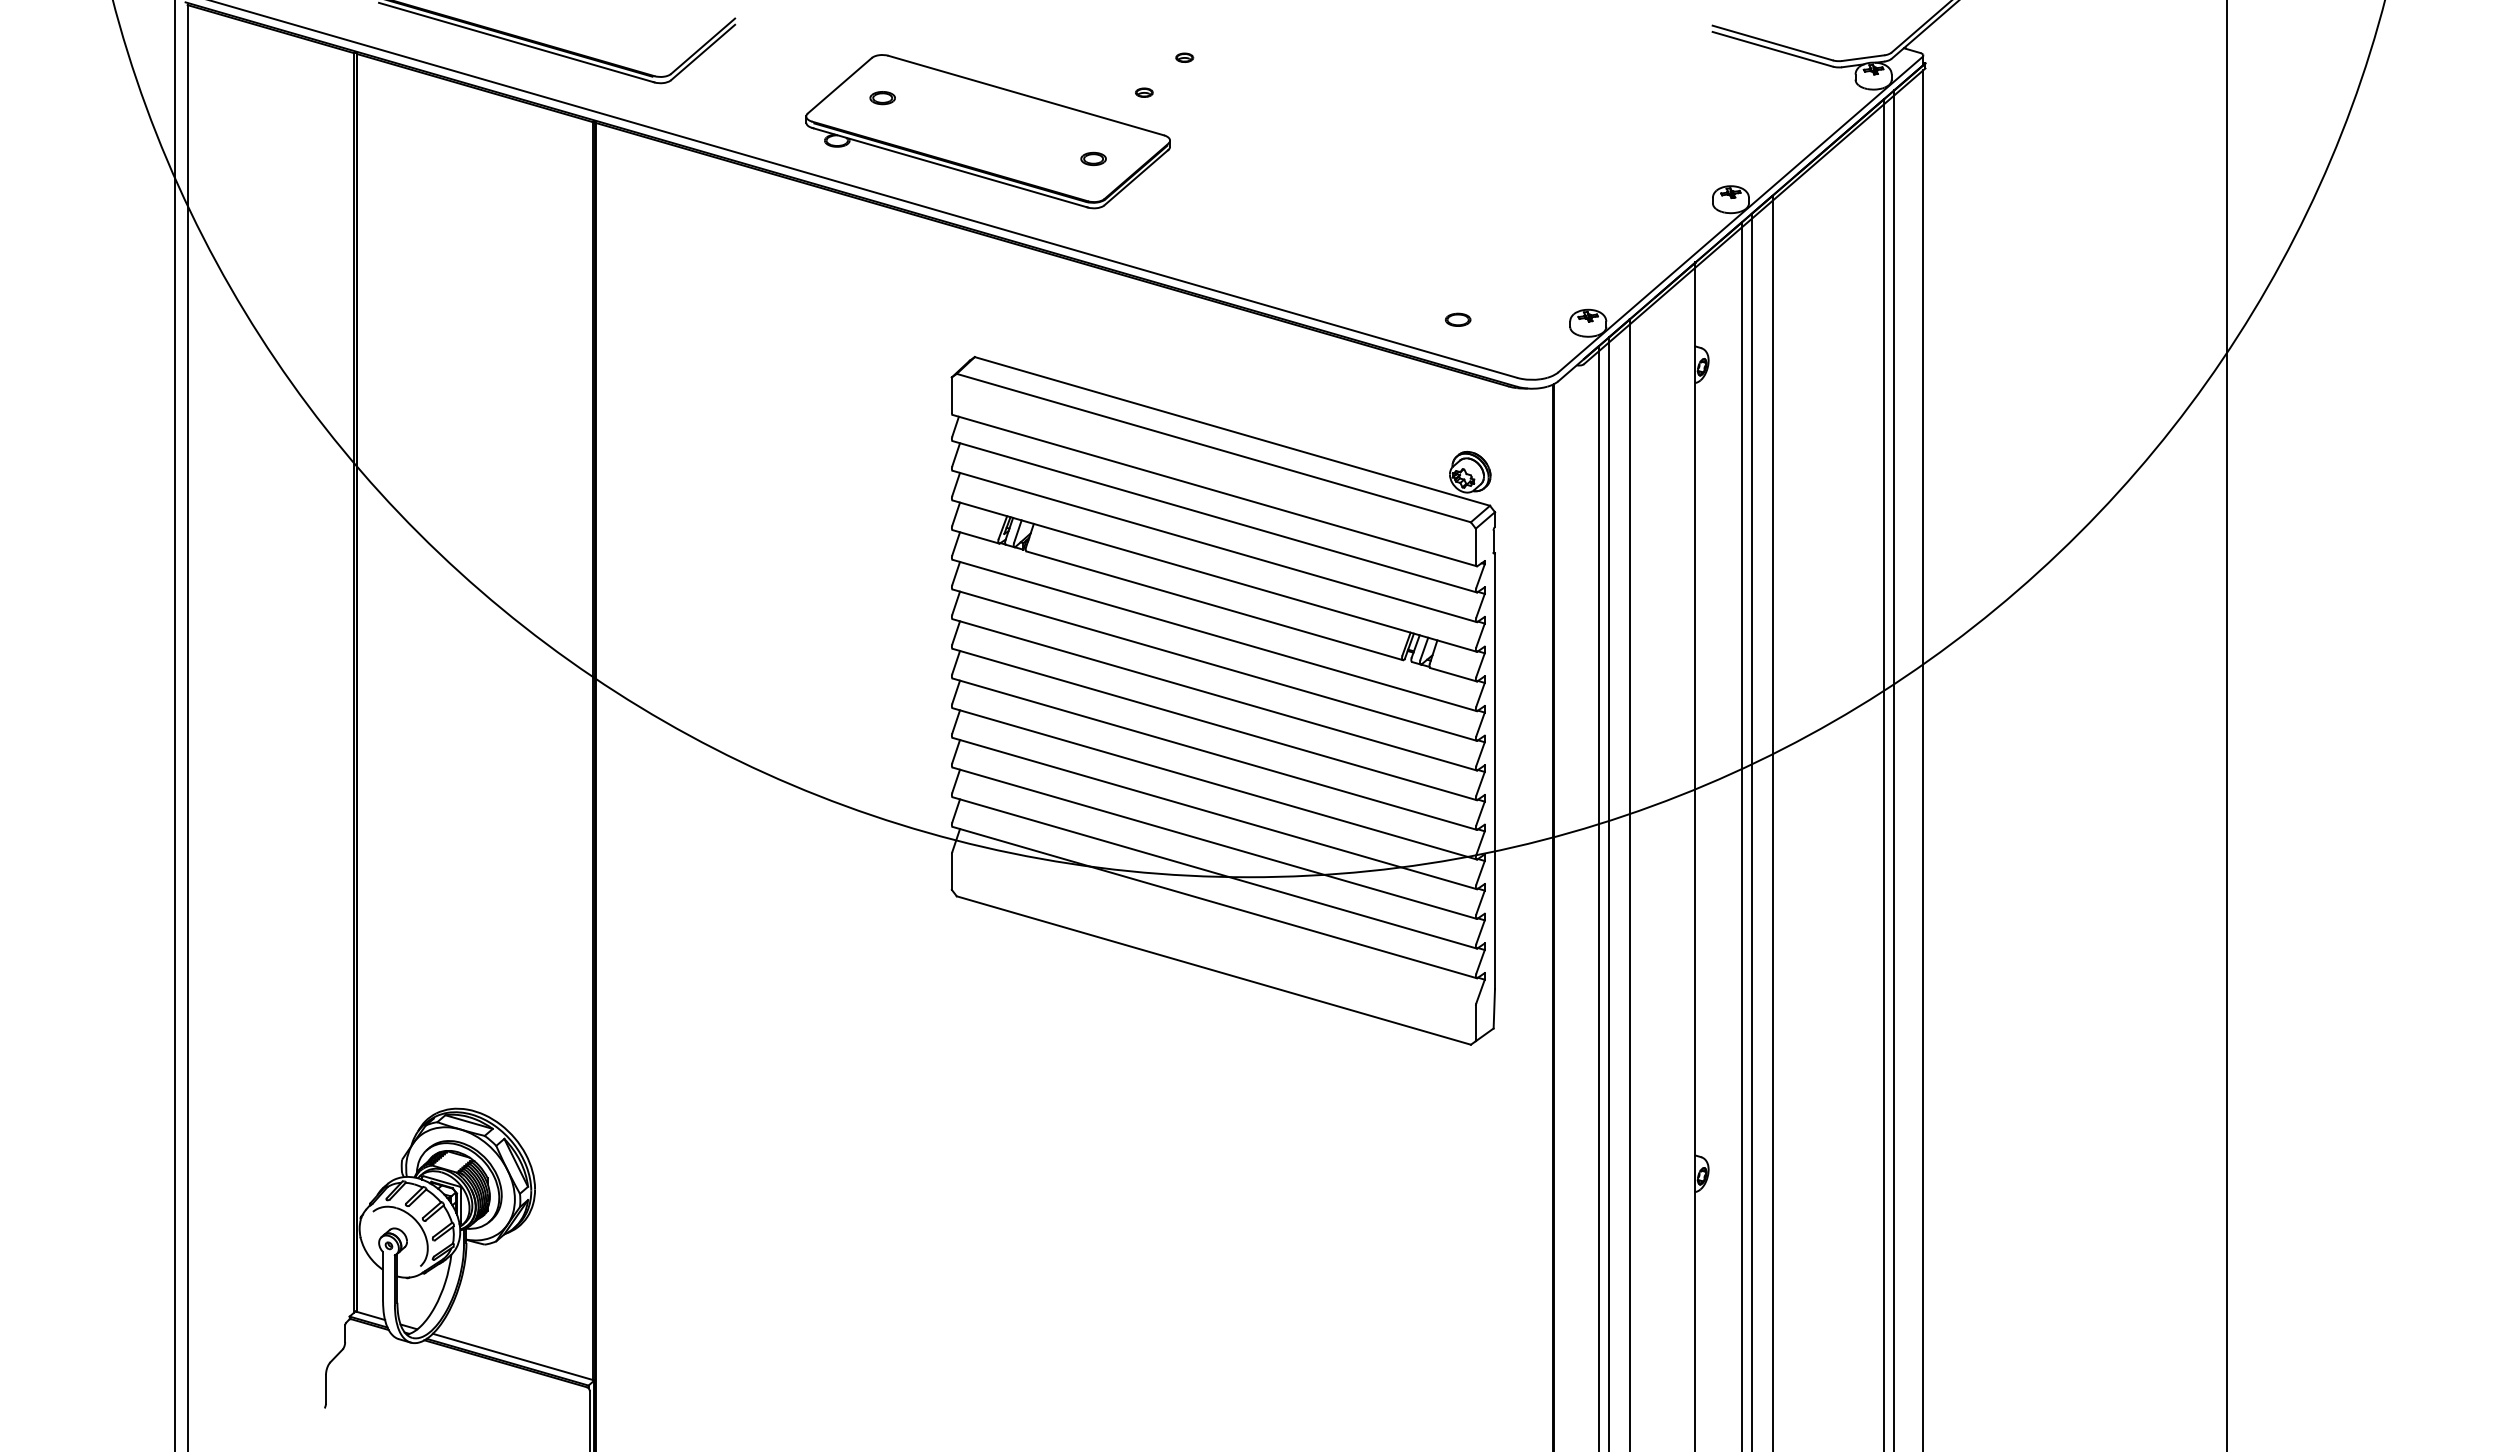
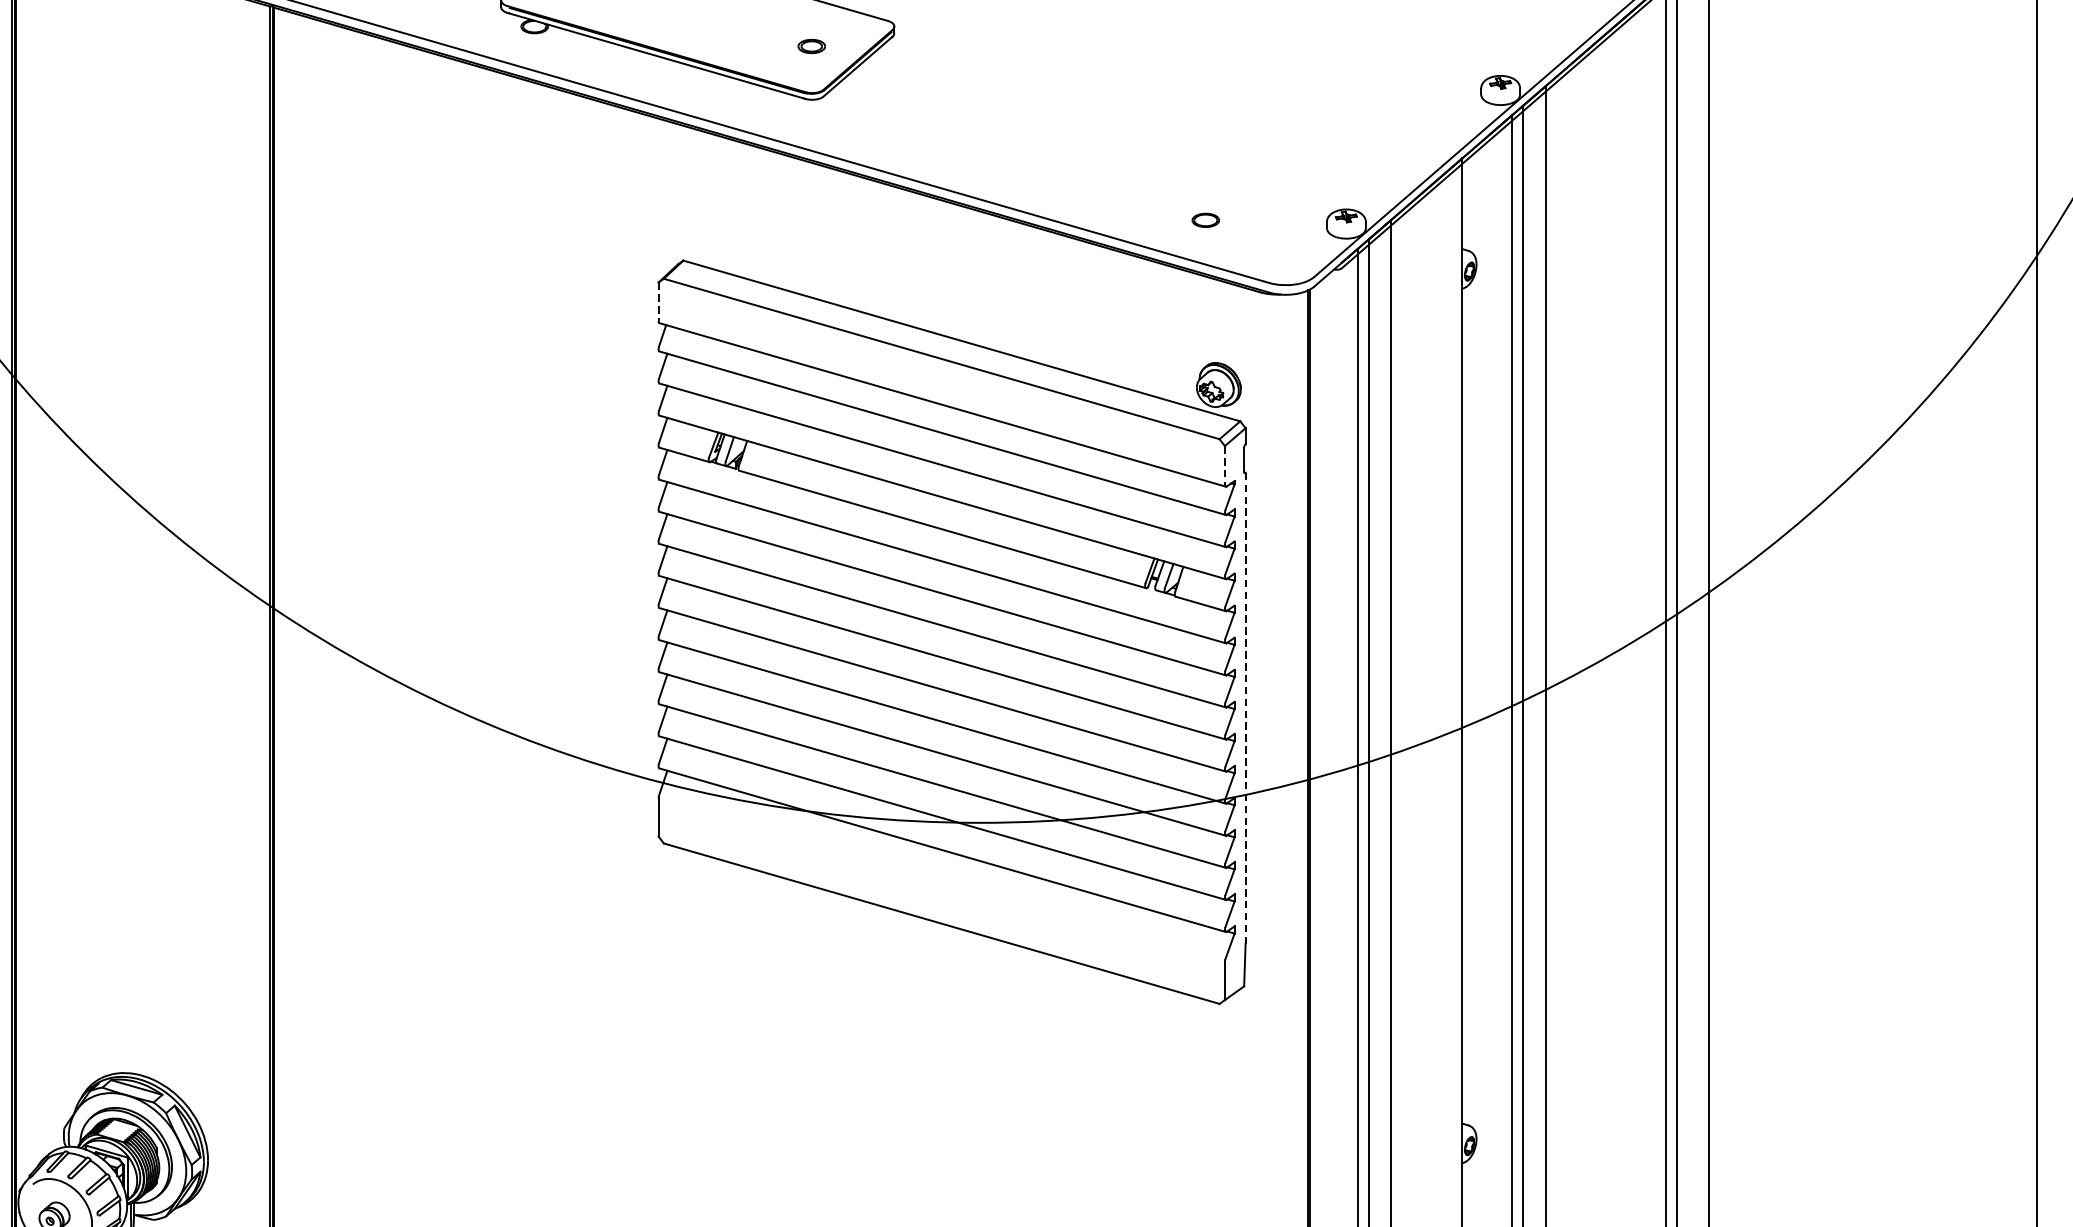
line: (951, 395) -> (658, 302), solid -> dashed
line: (1475, 546) -> (1224, 465), solid -> dashed
line: (1495, 771) -> (1246, 708), solid -> dashed

